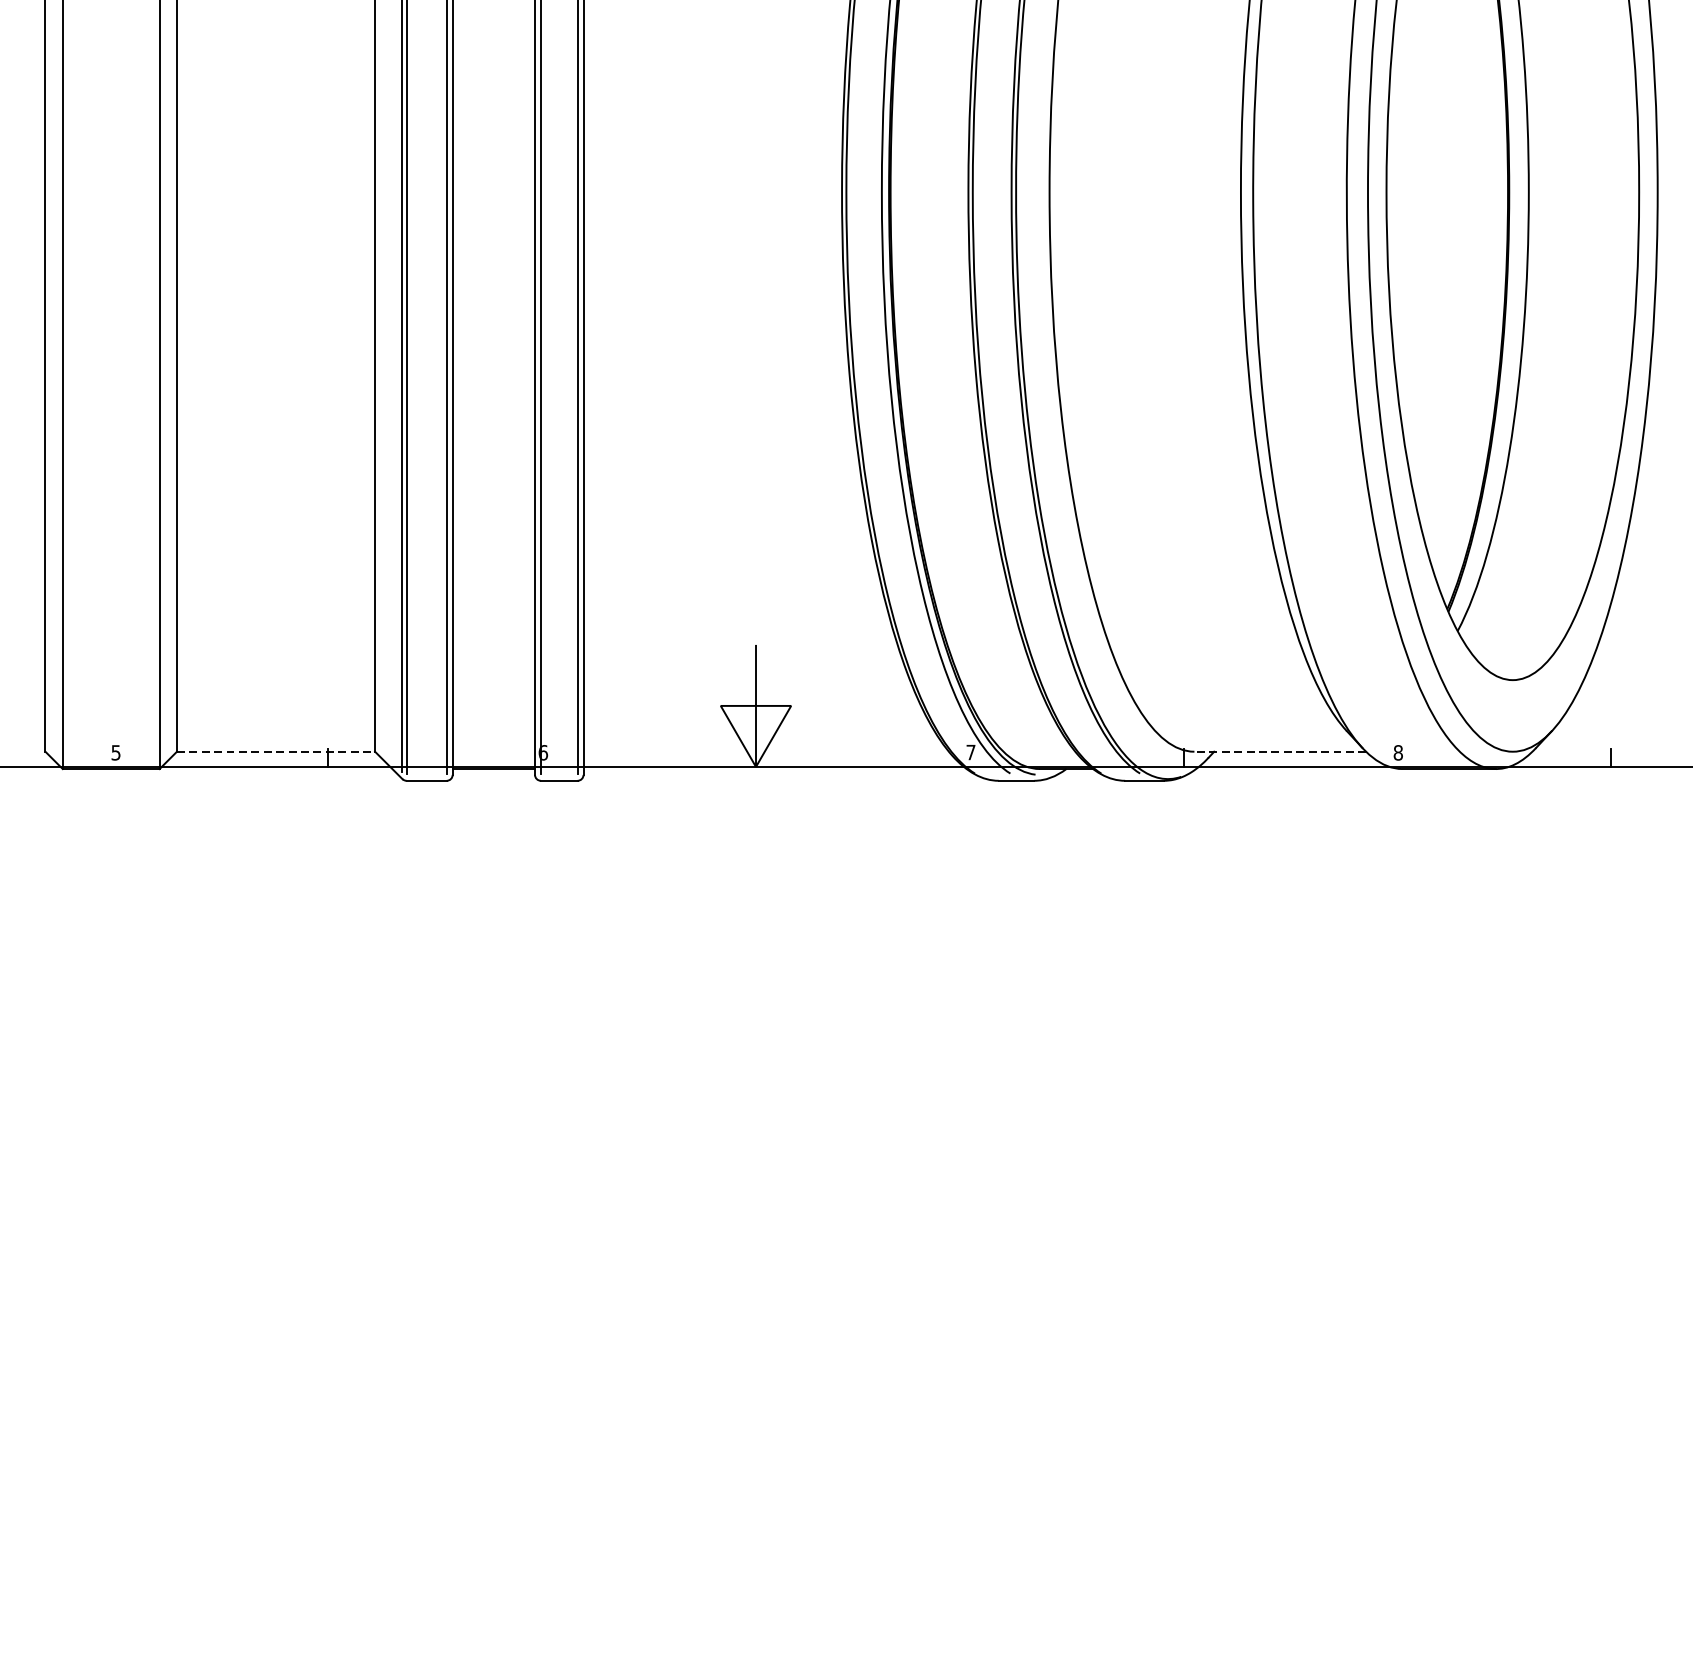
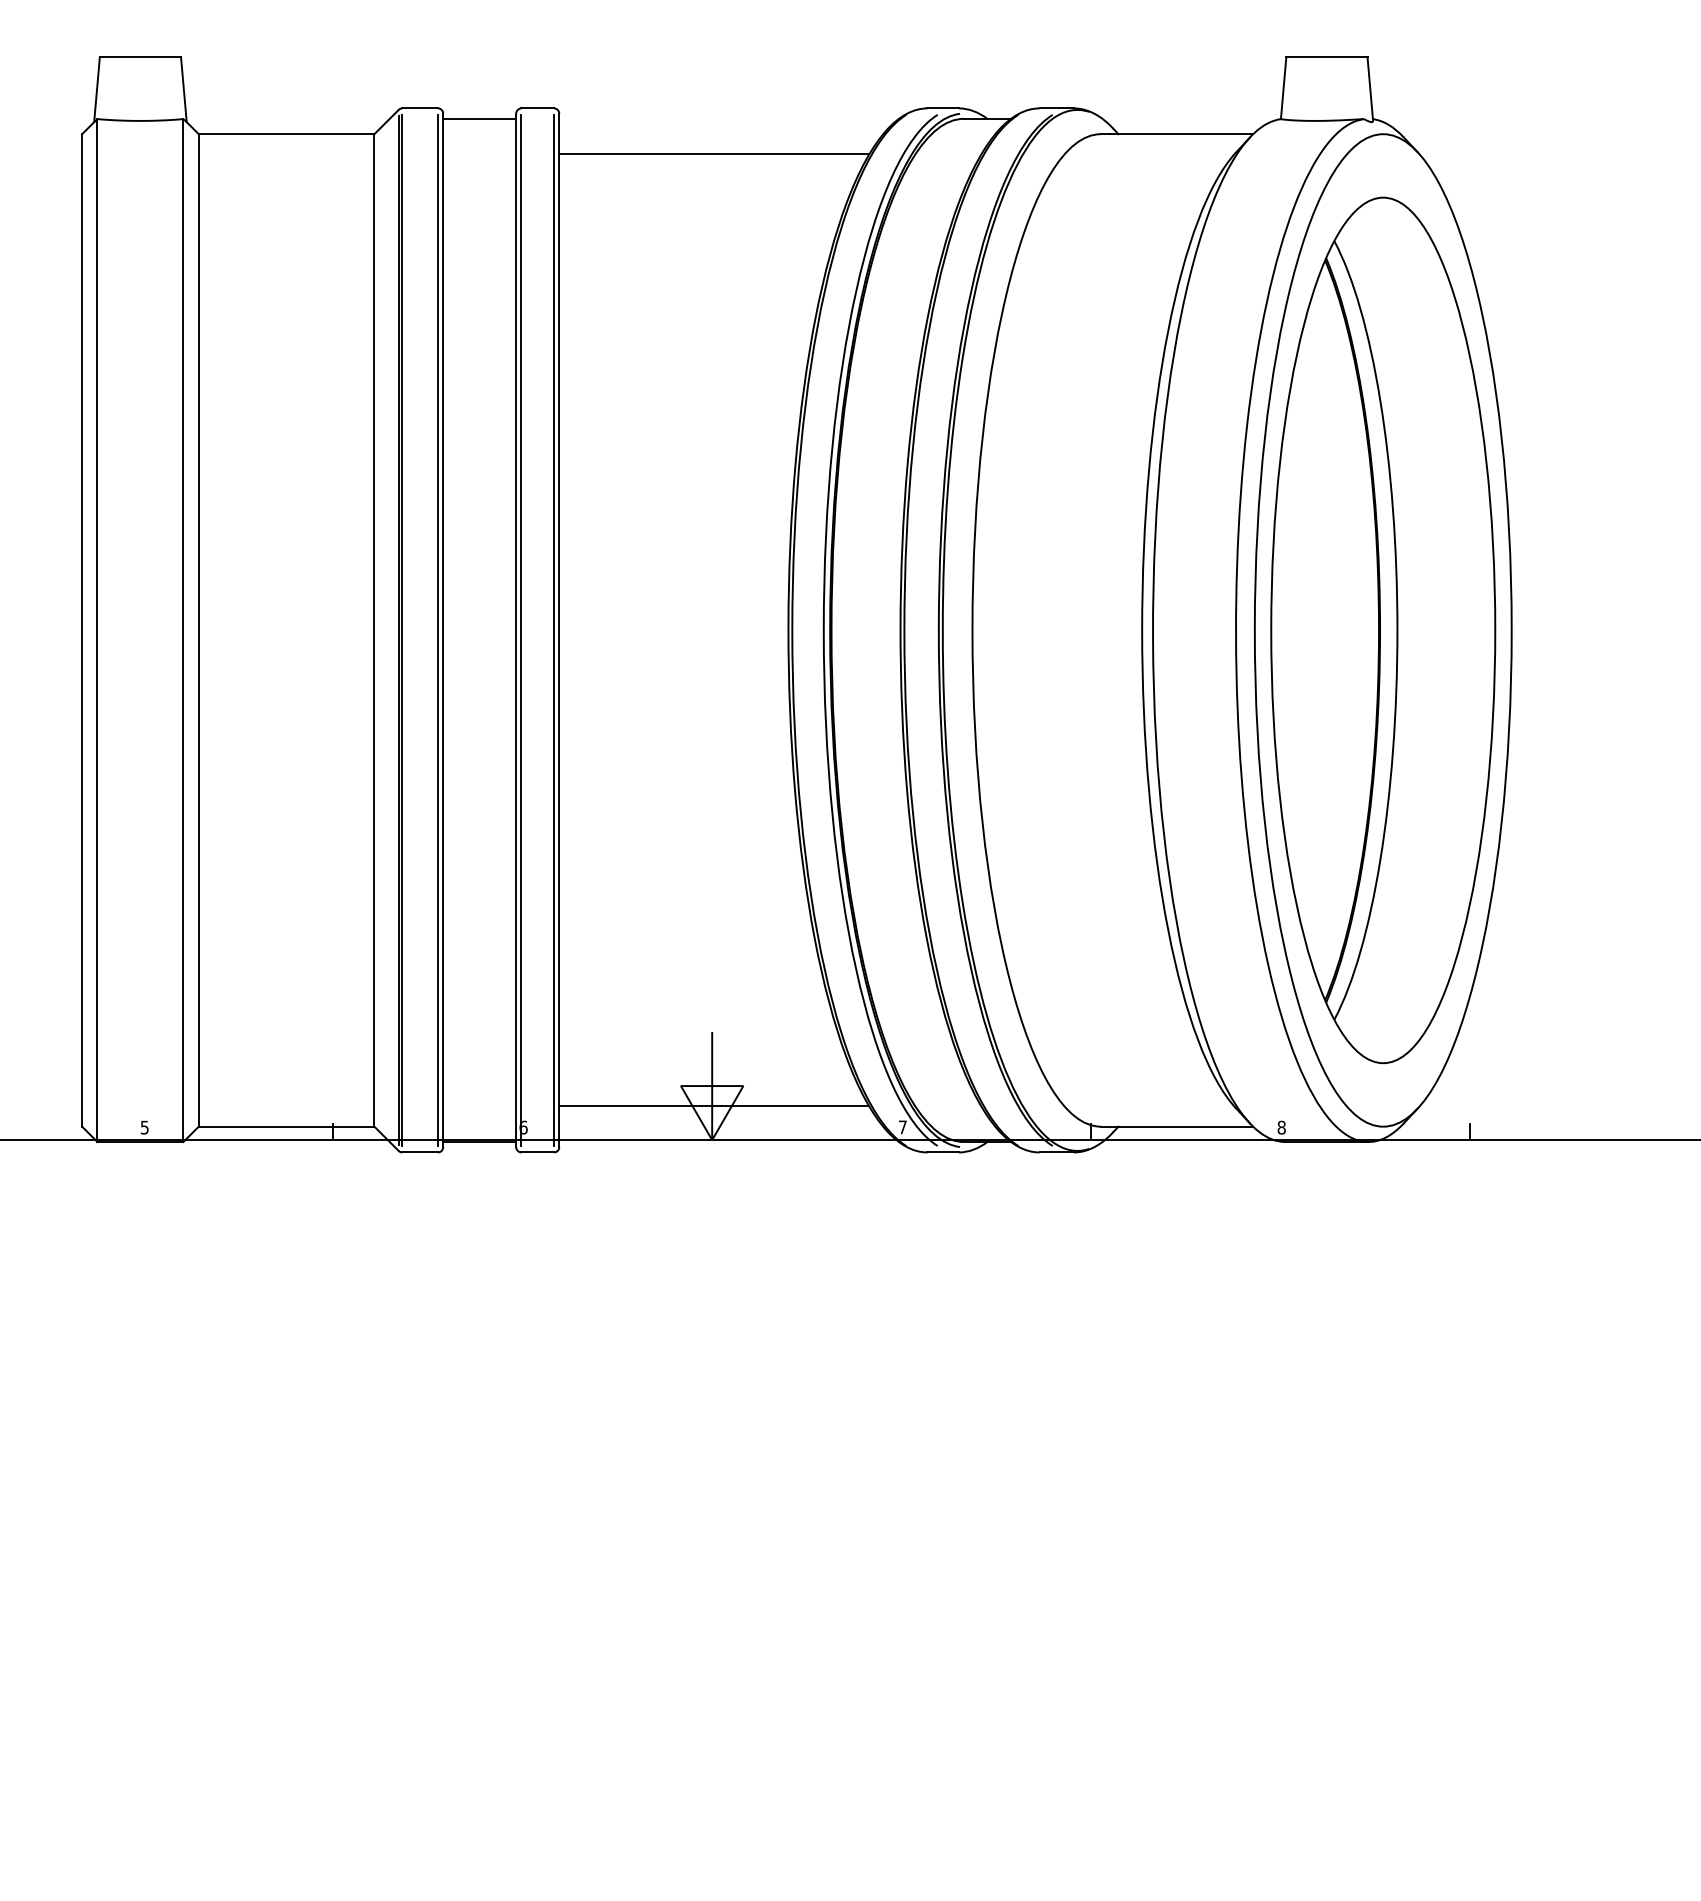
line: (758, 728) -> (714, 1106), added
line: (275, 751) -> (286, 1126), dashed -> solid
line: (1279, 751) -> (1176, 1126), dashed -> solid

